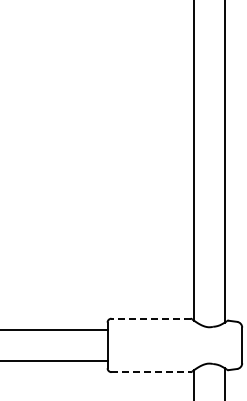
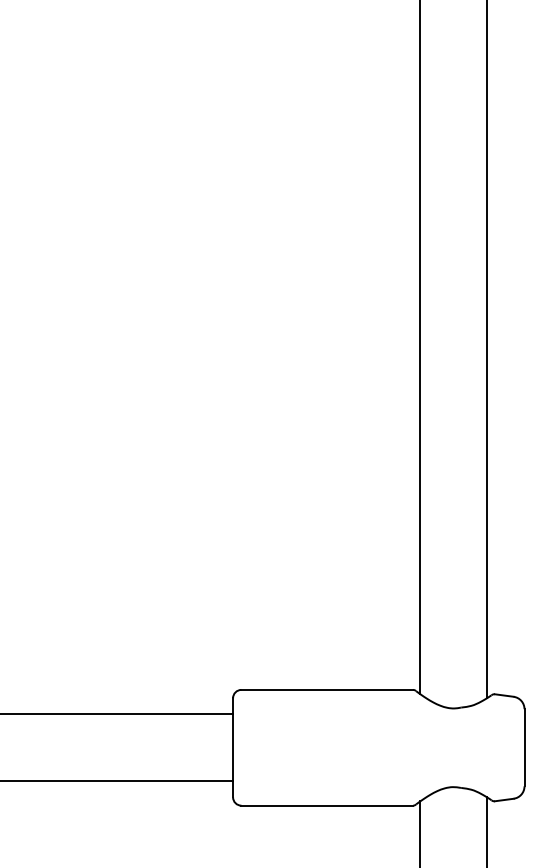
line: (151, 318) -> (328, 689), dashed -> solid
line: (151, 372) -> (328, 806), dashed -> solid

